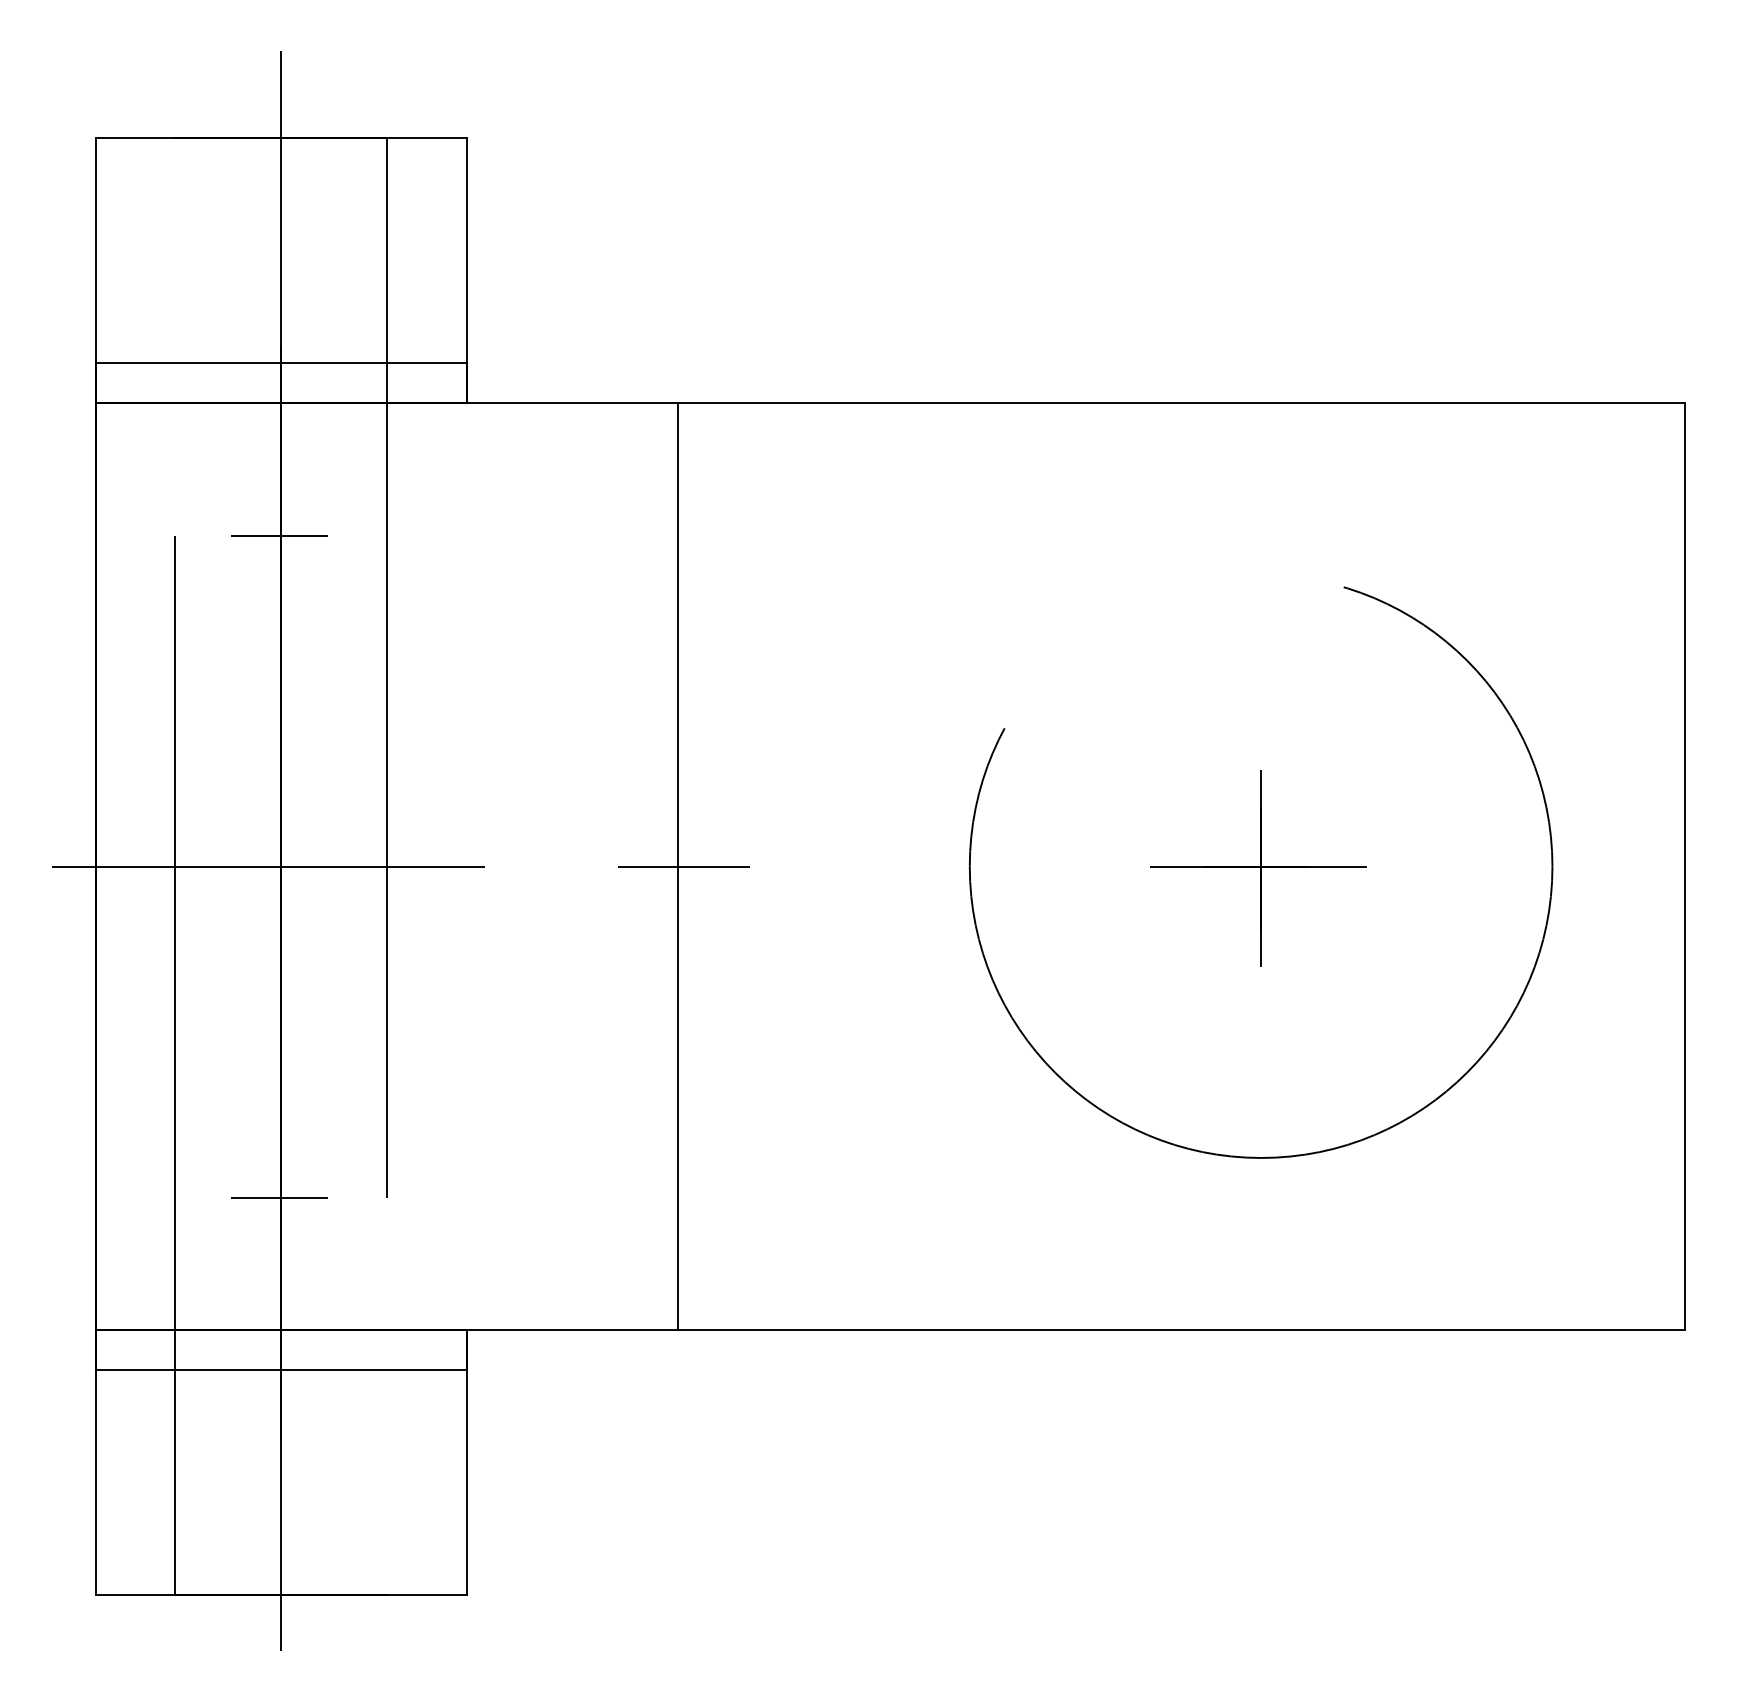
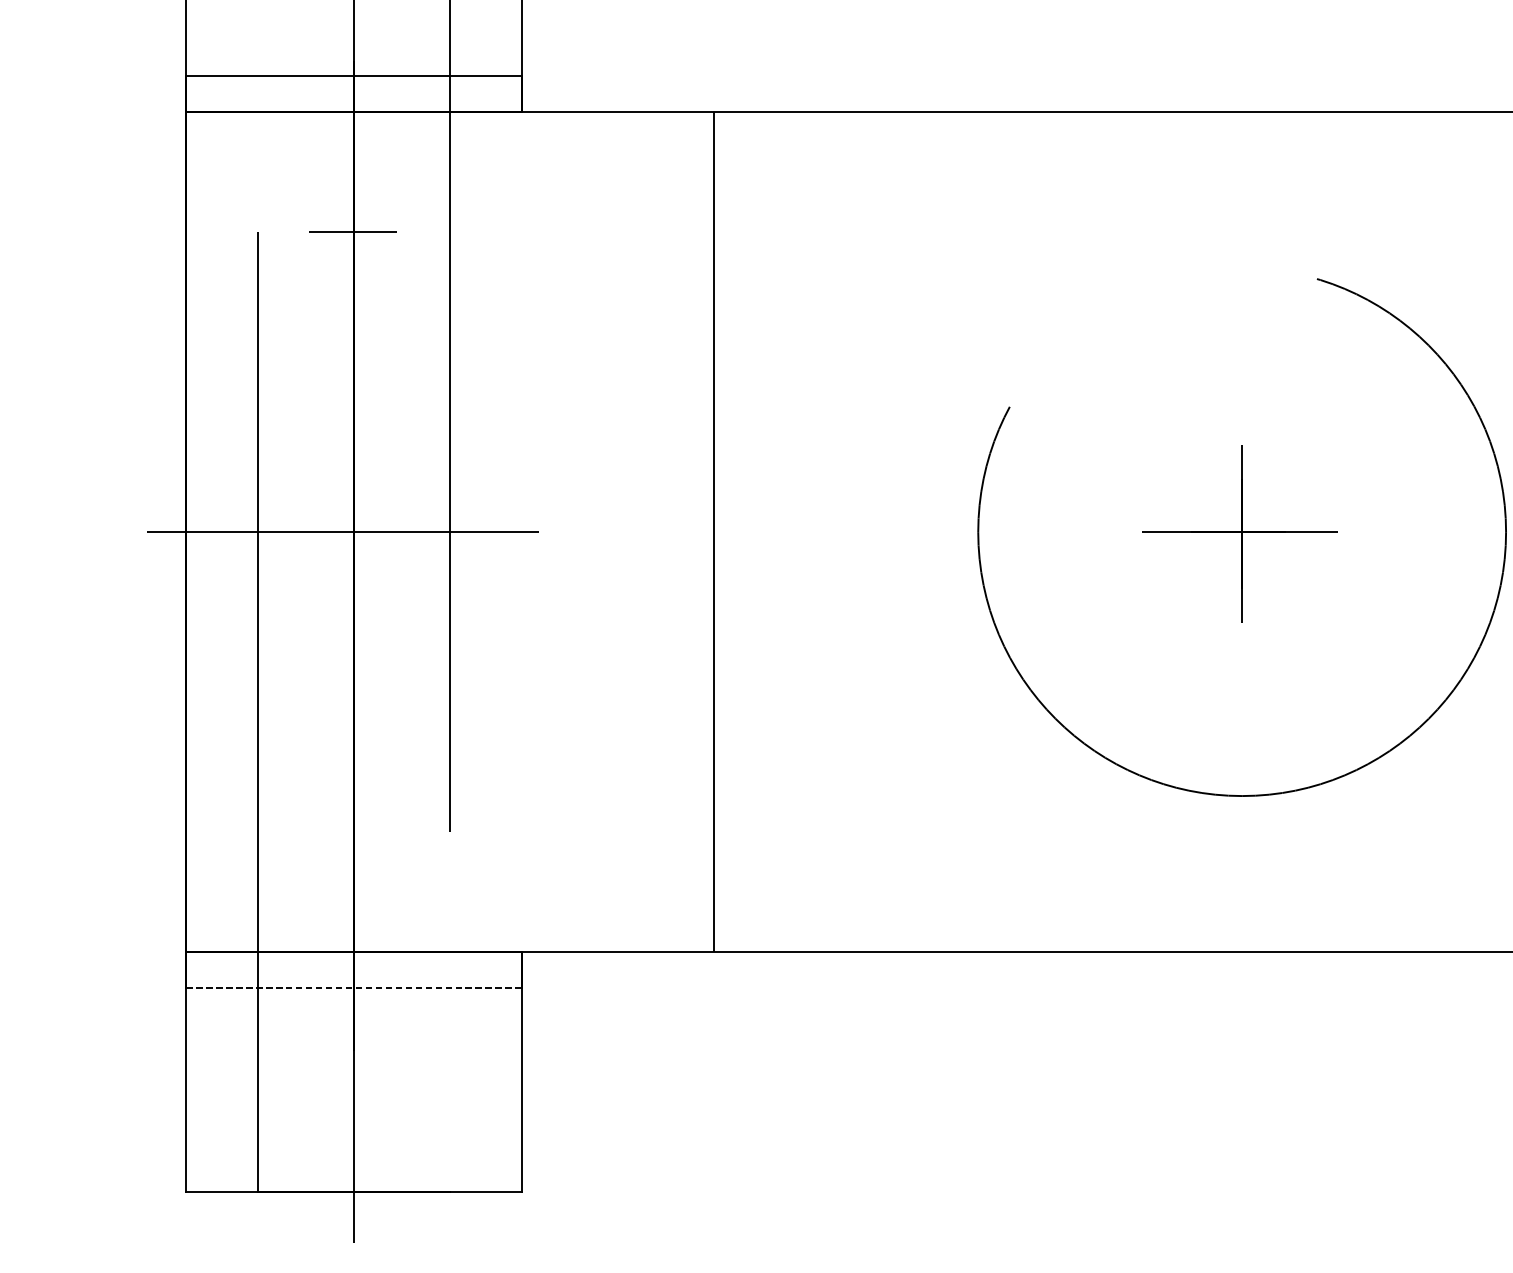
line: (683, 866) -> (718, 532), removed
line: (279, 1197) -> (352, 831), removed
line: (281, 1369) -> (354, 987), solid -> dashed

